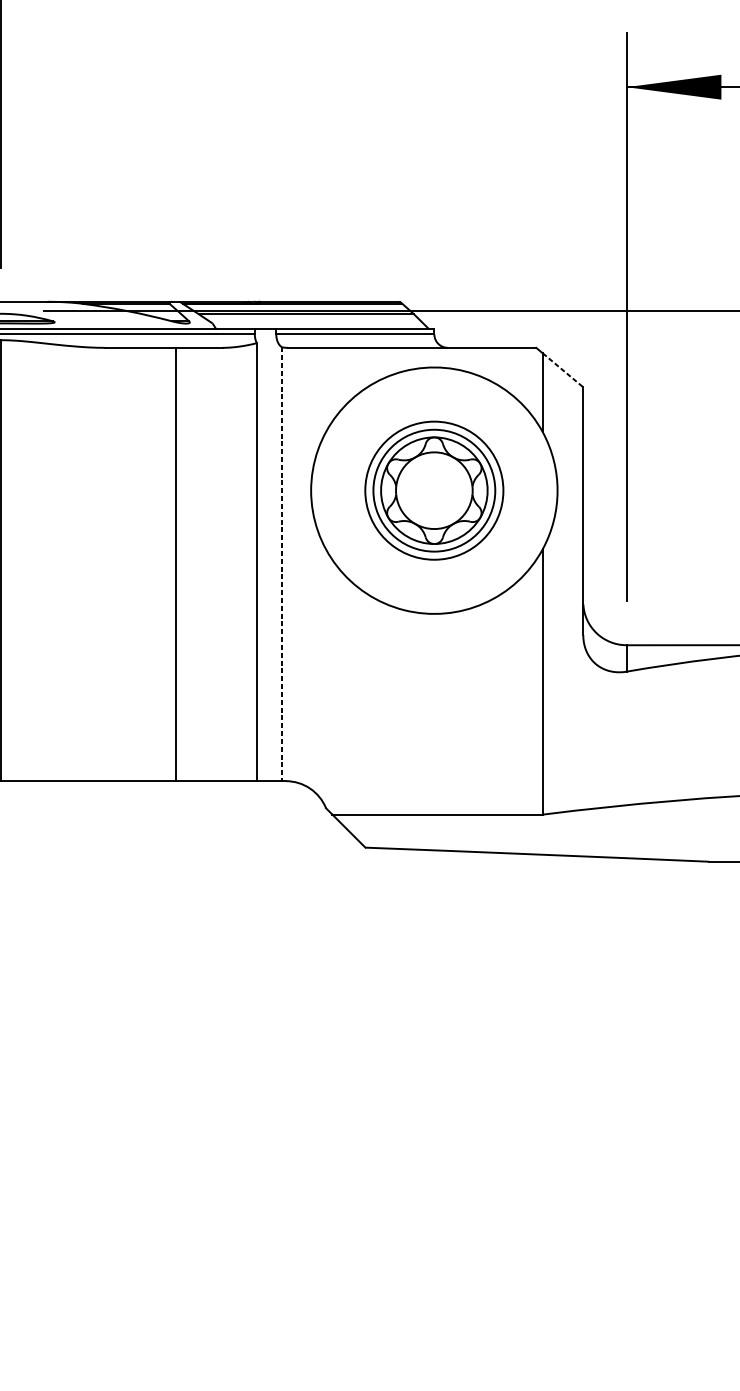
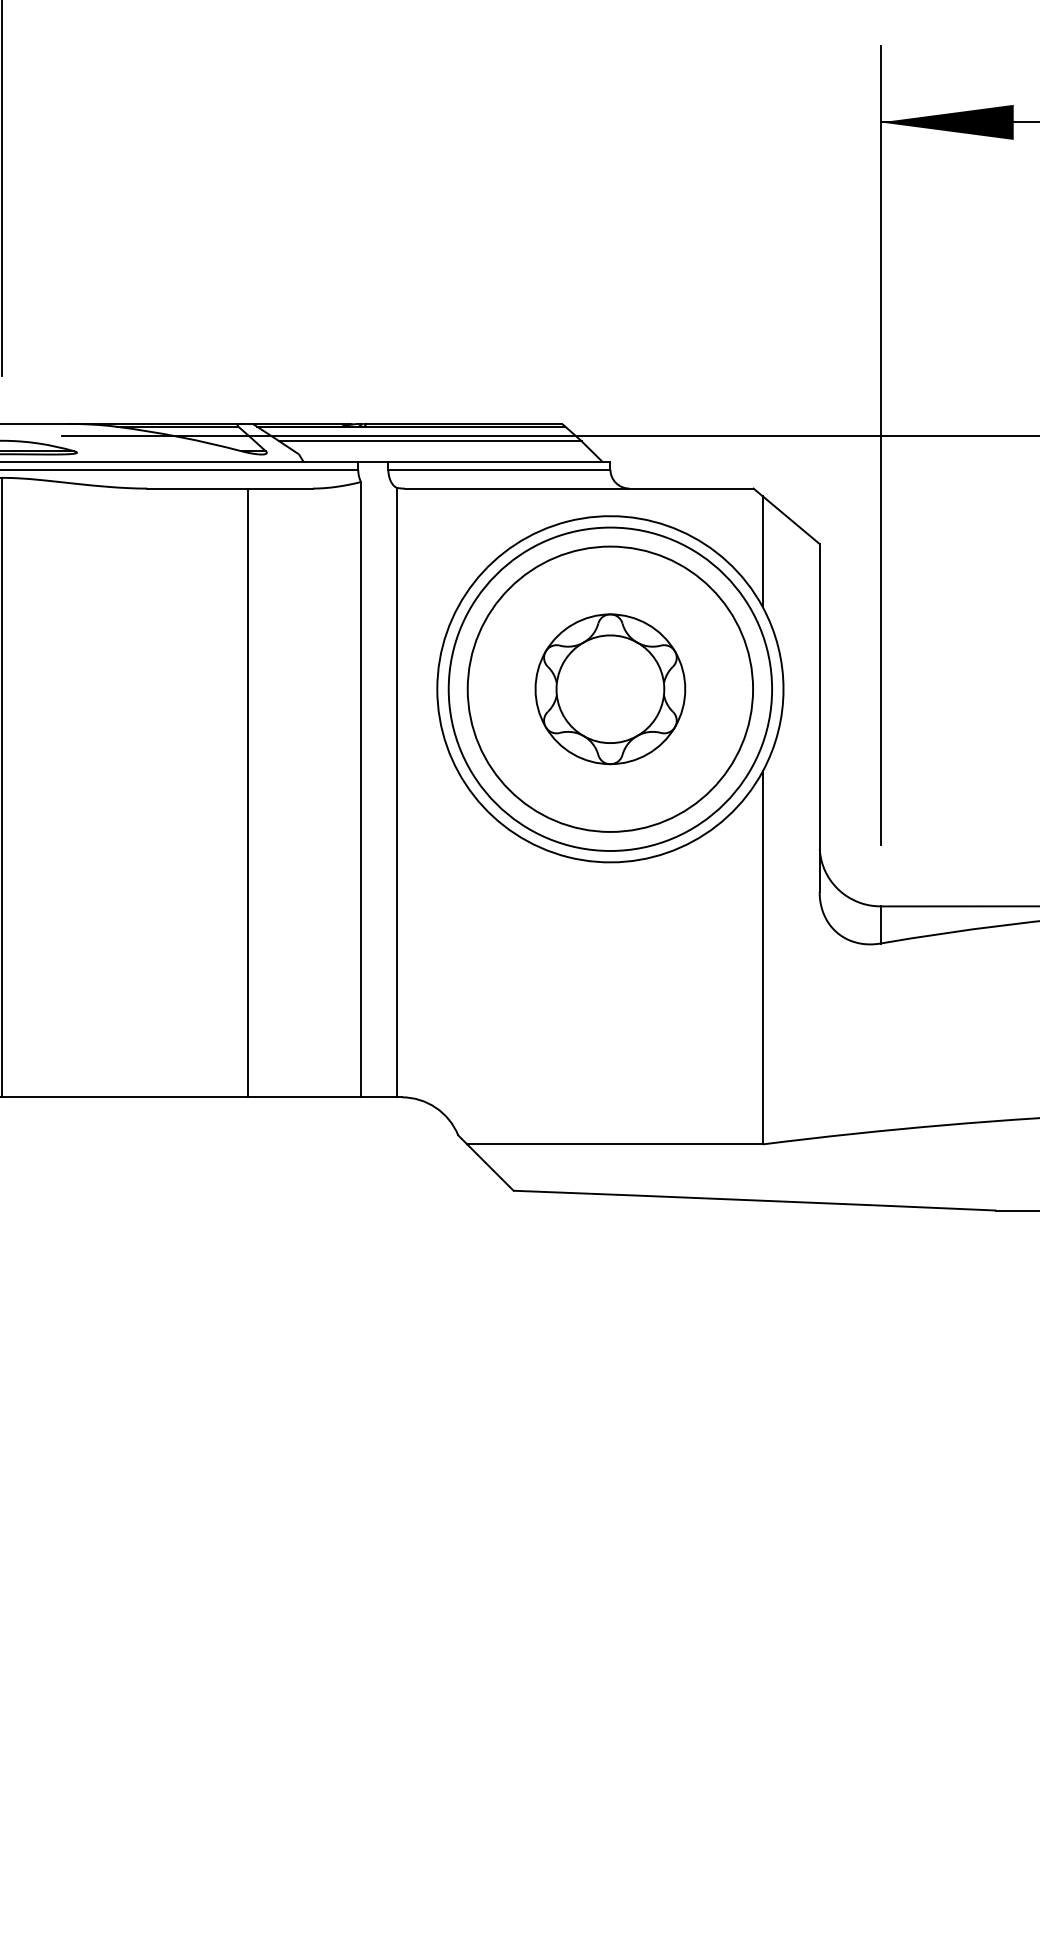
line: (563, 370) -> (791, 520), dashed -> solid
circle: (434, 490) -> (610, 688), size x1.67
circle: (434, 490) -> (610, 688), size x1.67
line: (282, 564) -> (396, 792), dashed -> solid

